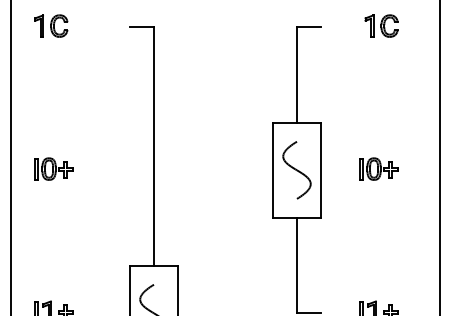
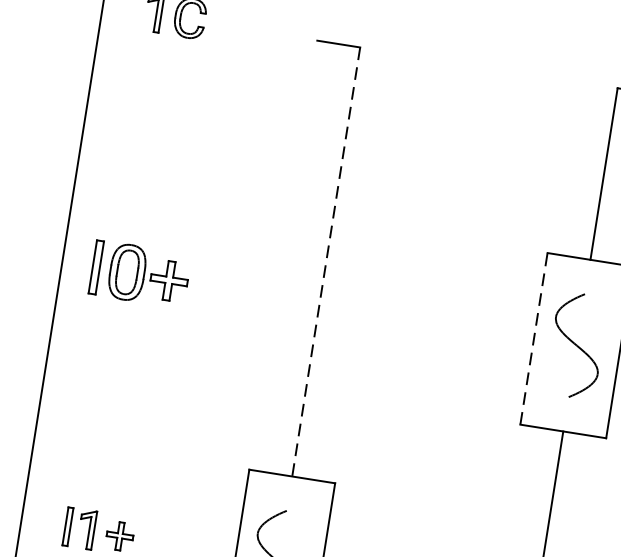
line: (153, 146) -> (325, 261), solid -> dashed
part: (53, 168) -> (139, 272), size x1.4
line: (273, 170) -> (534, 339), solid -> dashed

